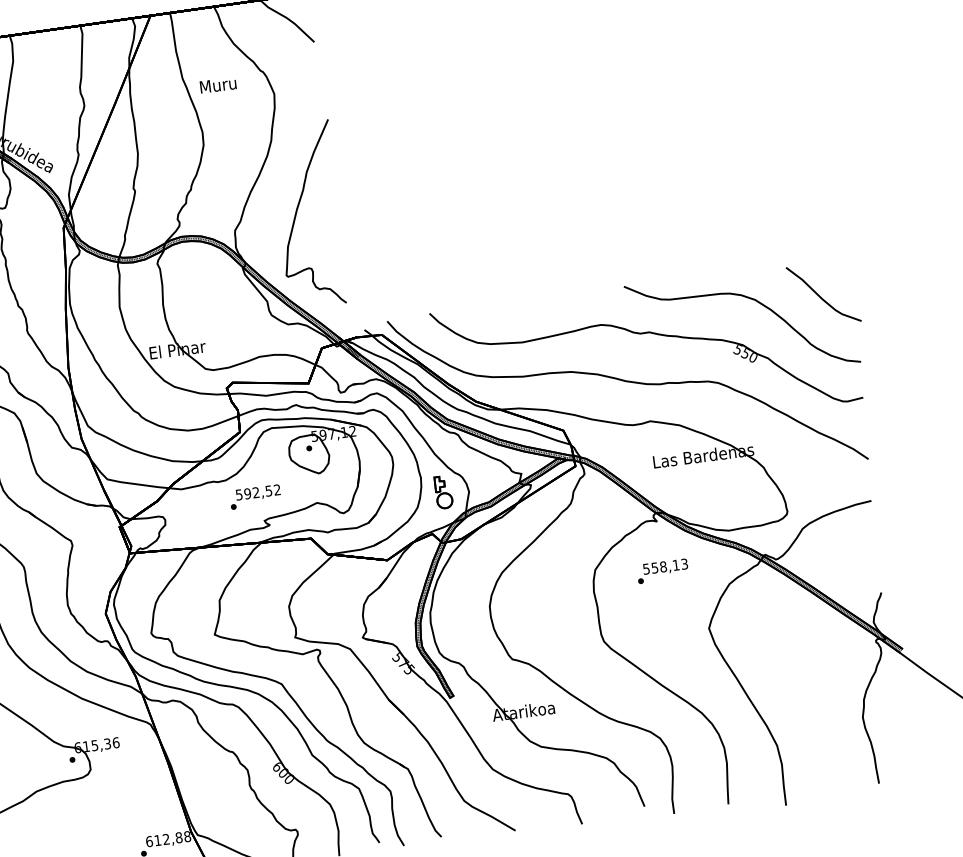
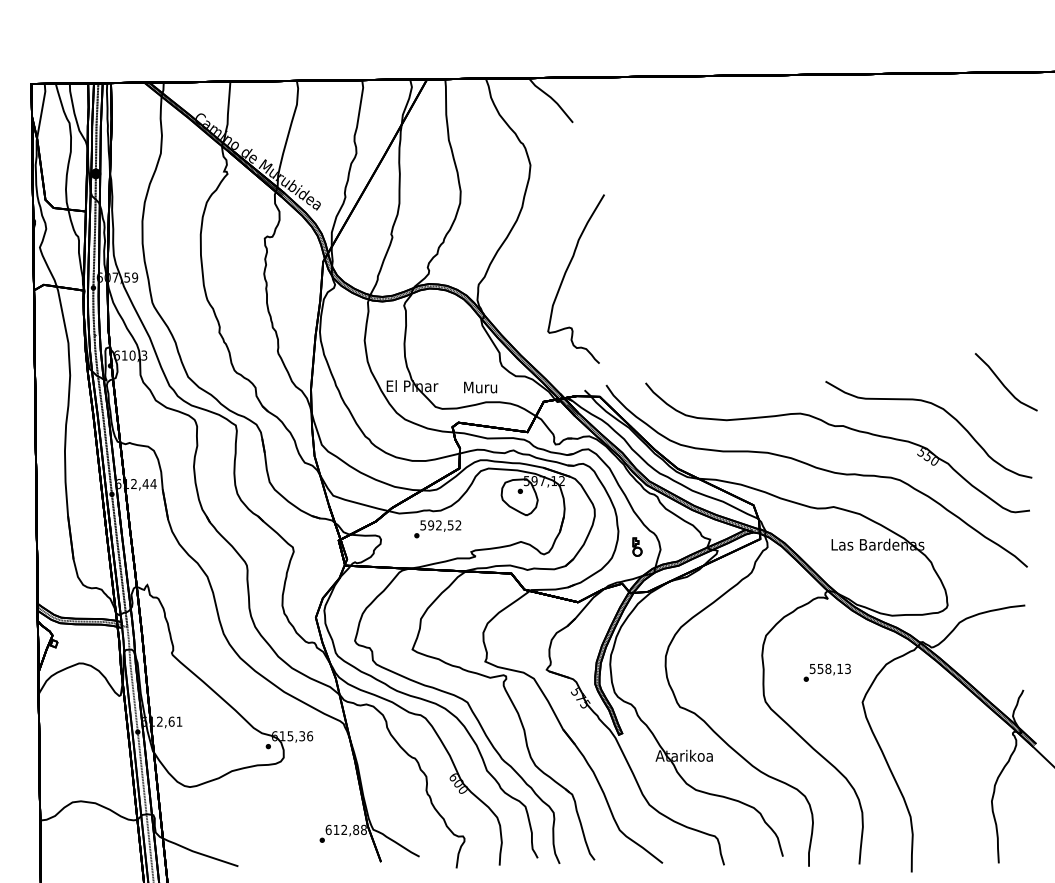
text: (218, 85) -> (480, 387), moved
curve: (298, 210) -> (566, 273), moved
curve: (820, 296) -> (1003, 383), moved
part: (443, 491) -> (637, 546), size x0.6
text: (255, 497) -> (437, 529), moved
text: (661, 571) -> (826, 672), moved

